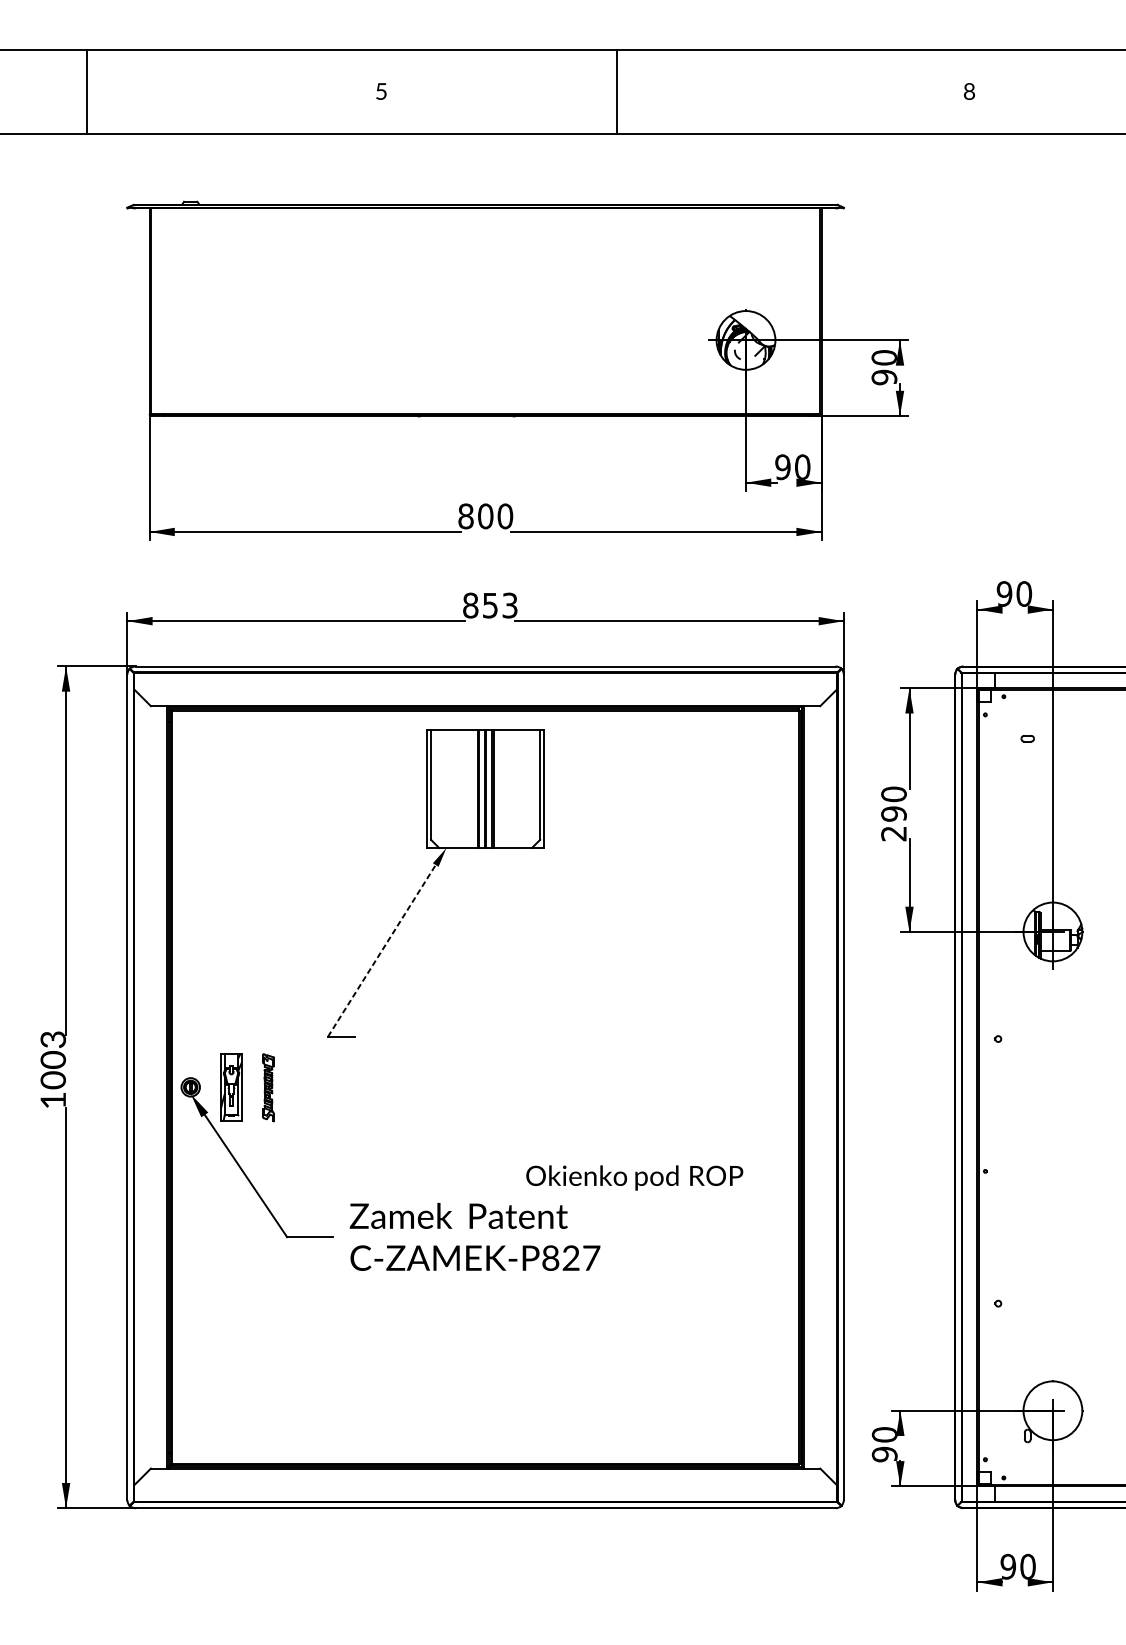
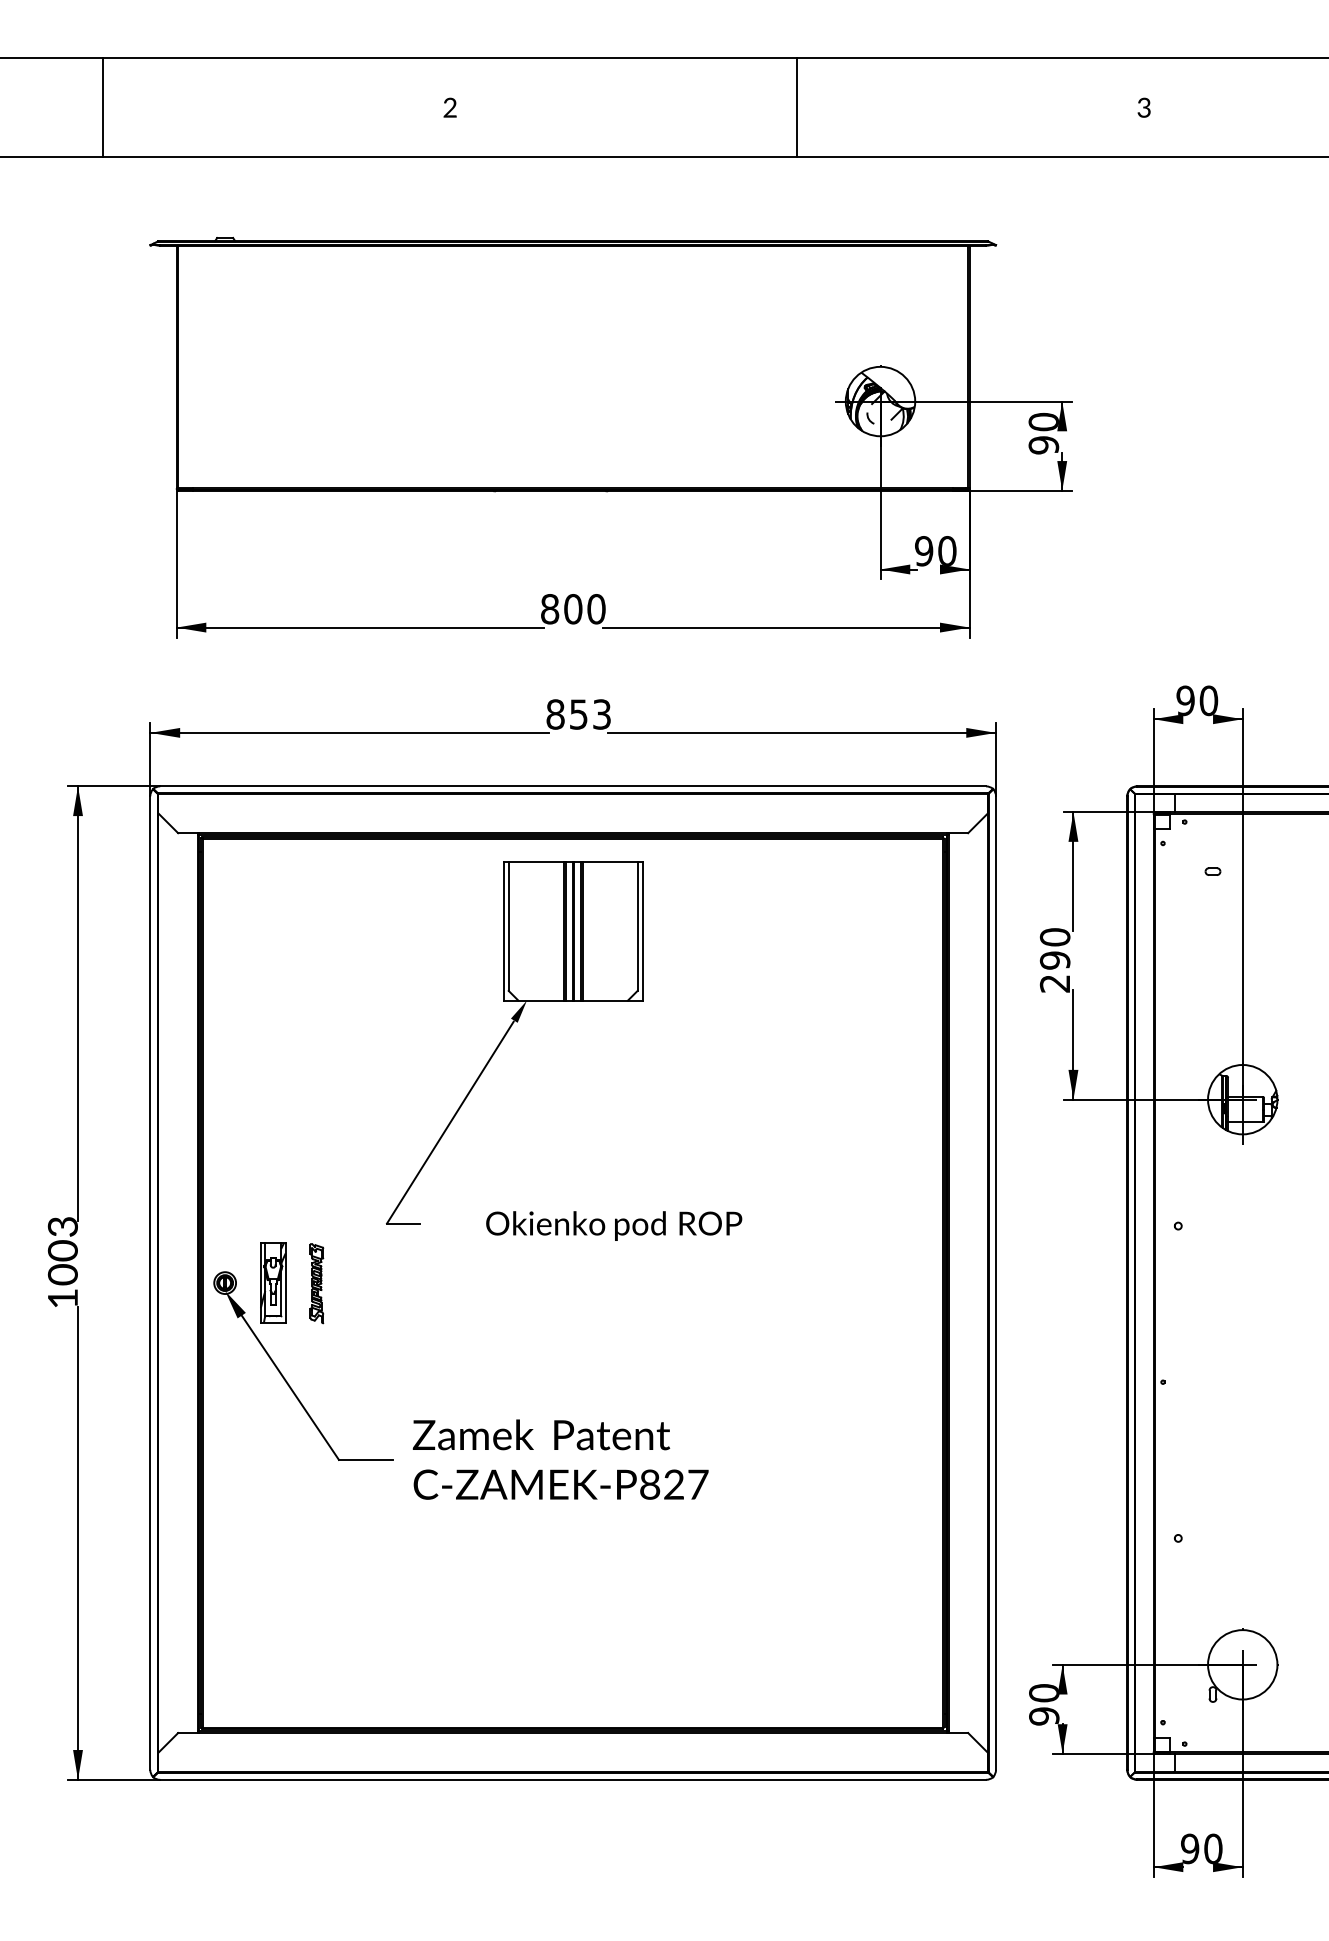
text: (380, 91) -> (449, 107), 5 -> 2
line: (617, 91) -> (797, 107), moved
text: (968, 91) -> (1143, 107), 8 -> 3
line: (381, 952) -> (450, 1123), dashed -> solid
text: (635, 1177) -> (614, 1225), moved

